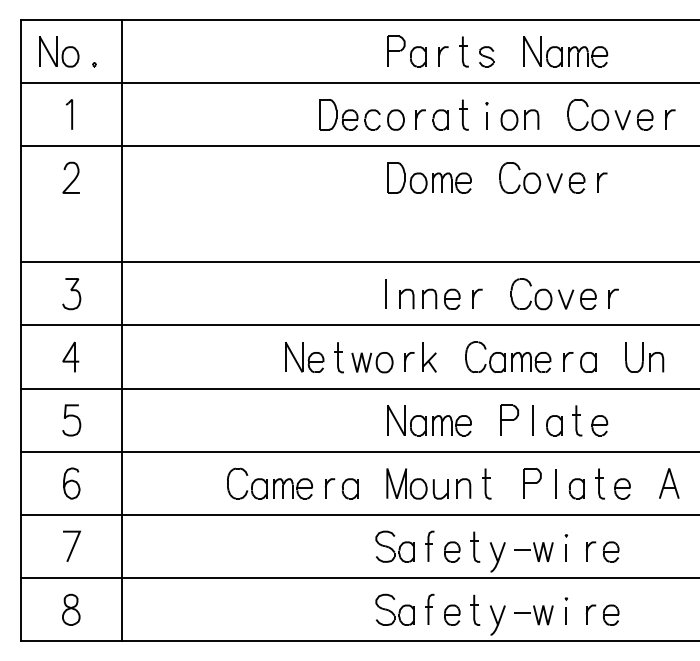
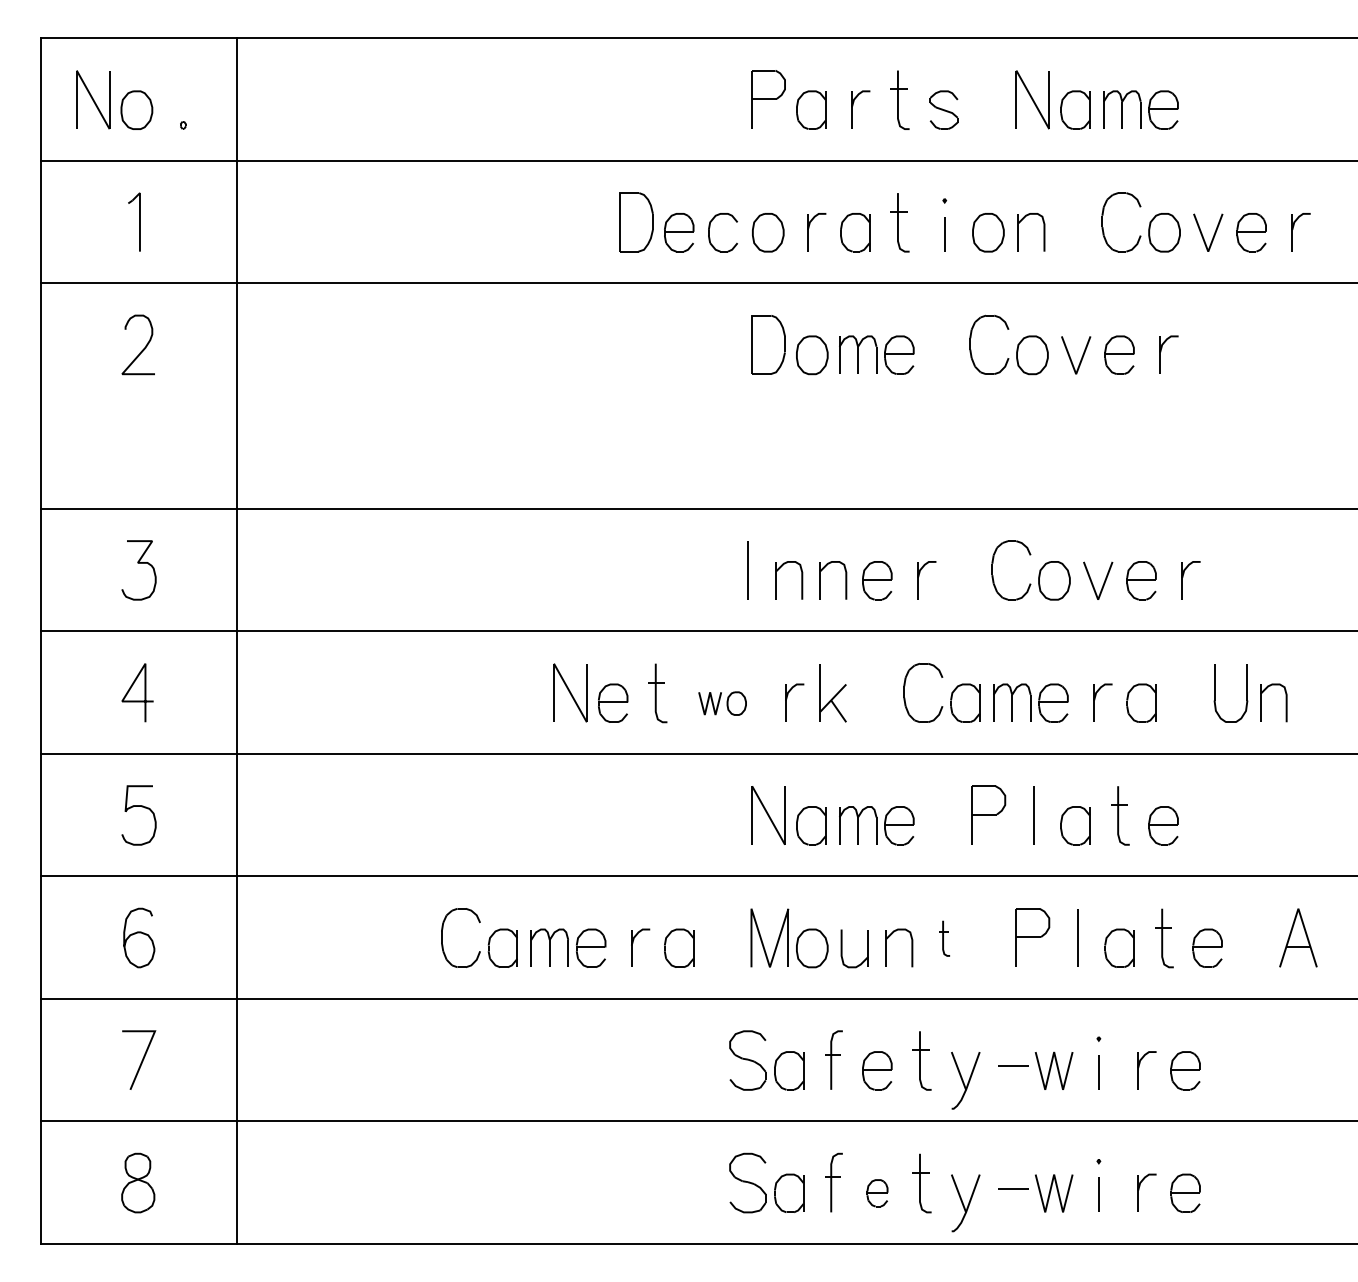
part: (372, 362) -> (722, 703), size x0.6
part: (486, 483) -> (943, 937), size x0.6
part: (452, 614) -> (877, 1191), size x0.7

